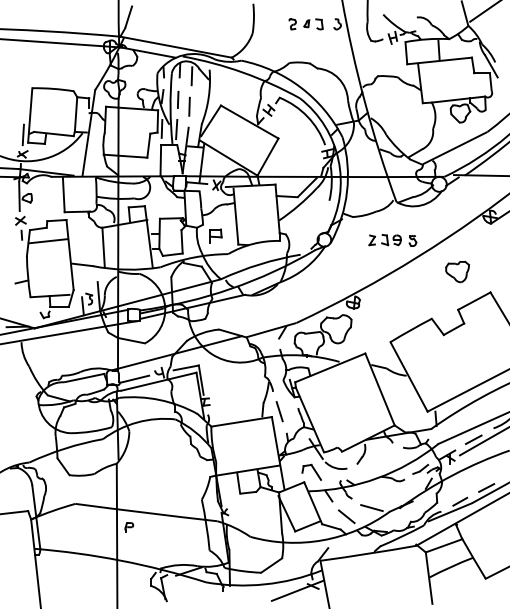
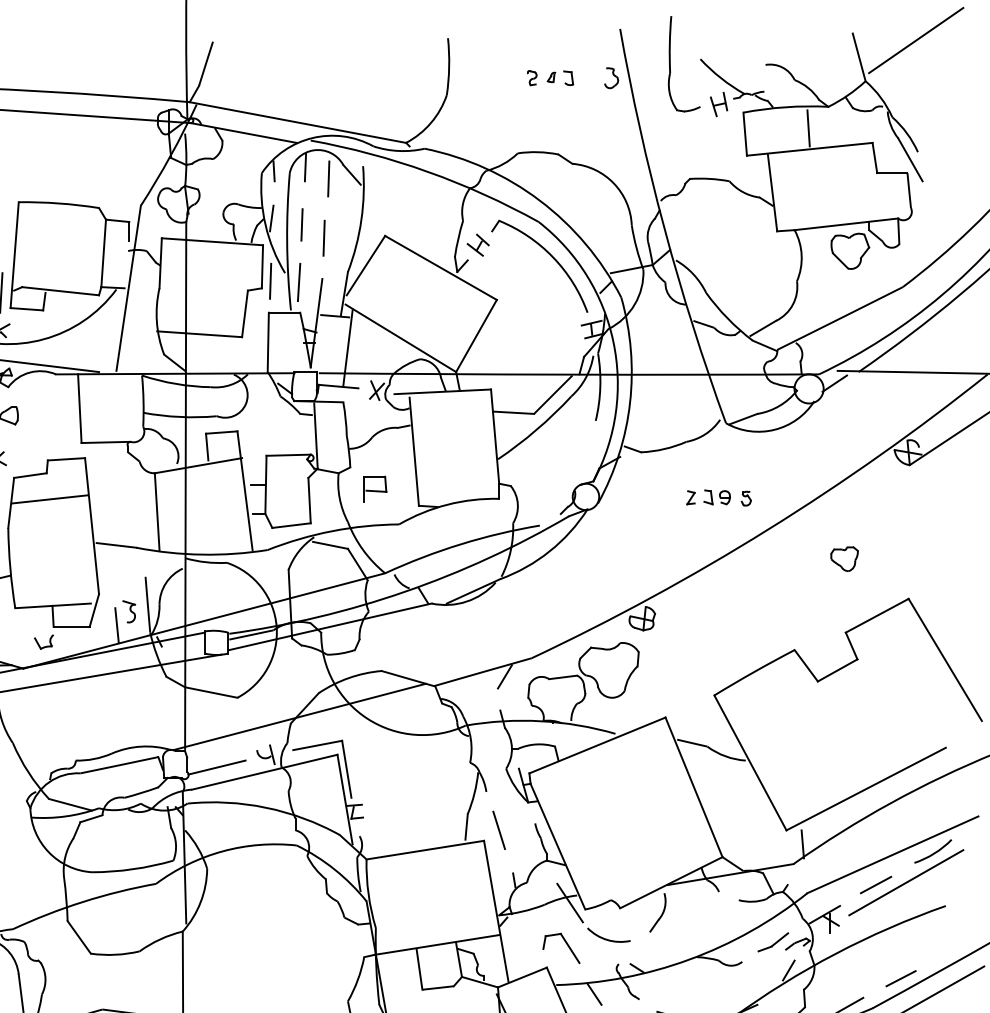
part: (305, 24) -> (549, 78), size x0.7
part: (392, 240) -> (718, 497), size x0.7
part: (457, 271) -> (844, 558), size x0.6

